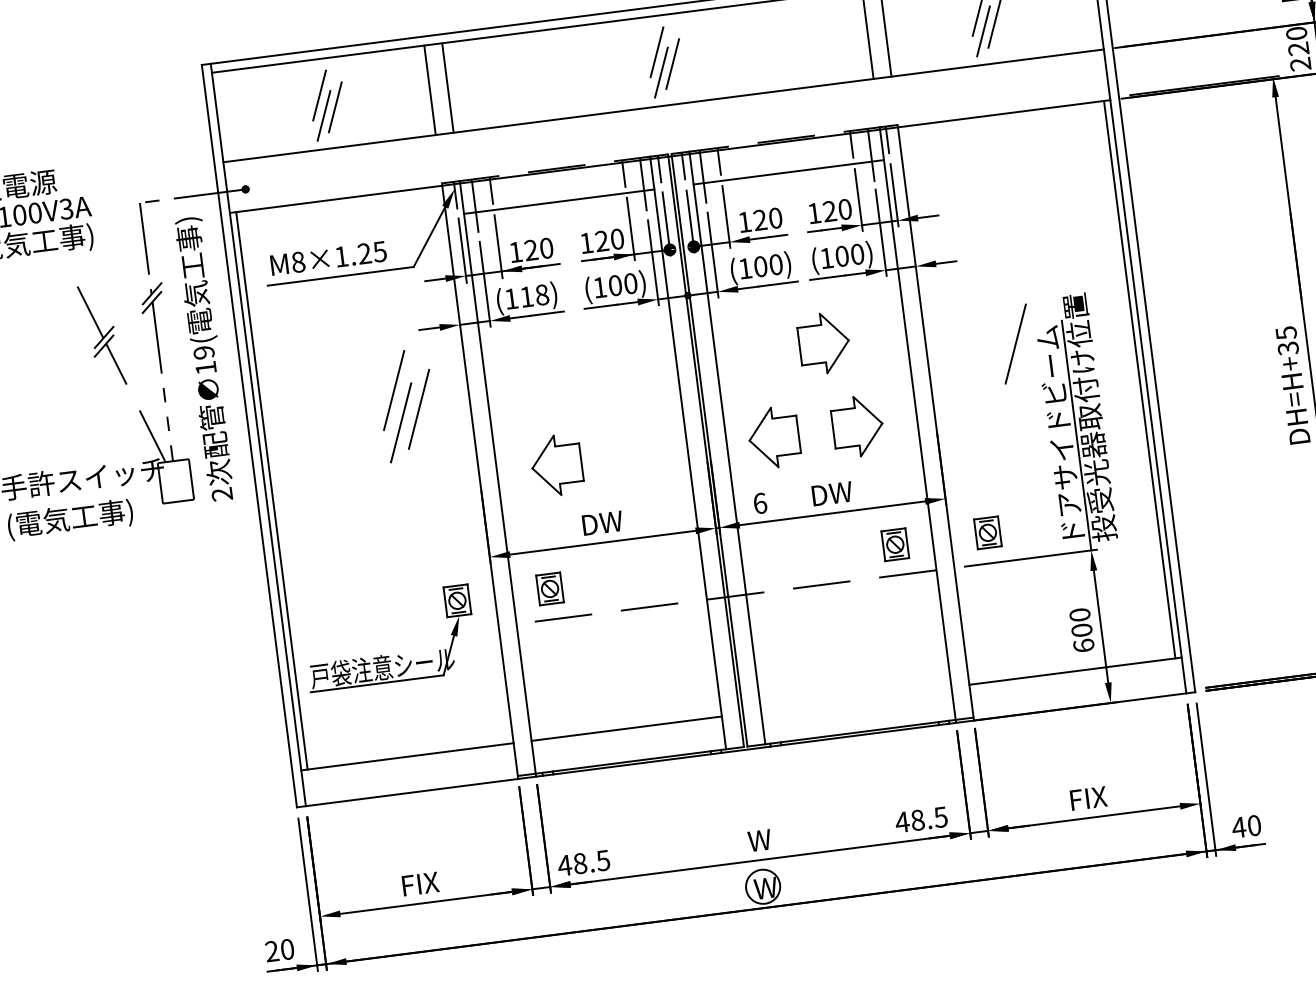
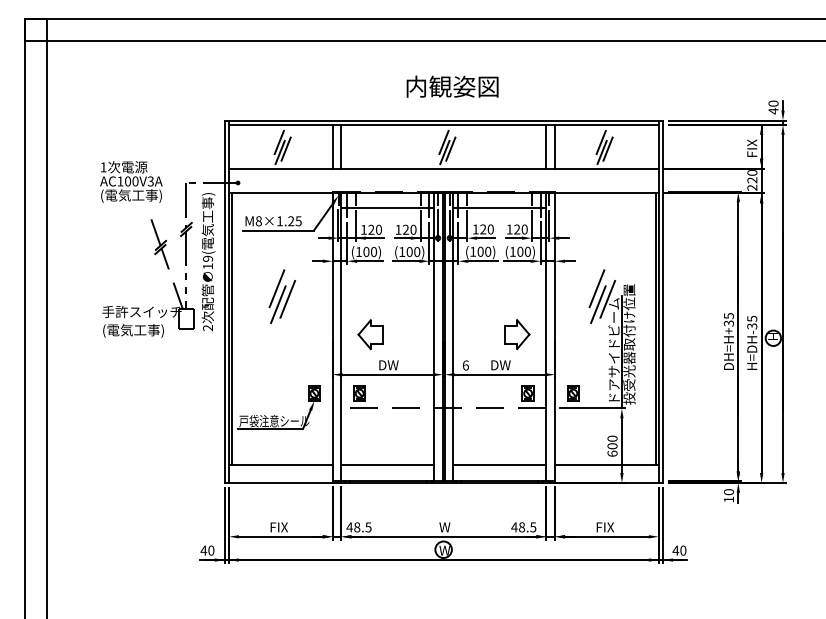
text: (534, 294) -> (370, 251), (118) -> (100)
line: (1007, 311) -> (596, 288), added
line: (1032, 329) -> (607, 298), added
part: (824, 343) -> (506, 292), removed
part: (407, 404) -> (282, 296), moved
part: (773, 437) -> (476, 334), removed
line: (855, 699) -> (499, 465), added
text: (271, 951) -> (203, 550), 20 -> 40

